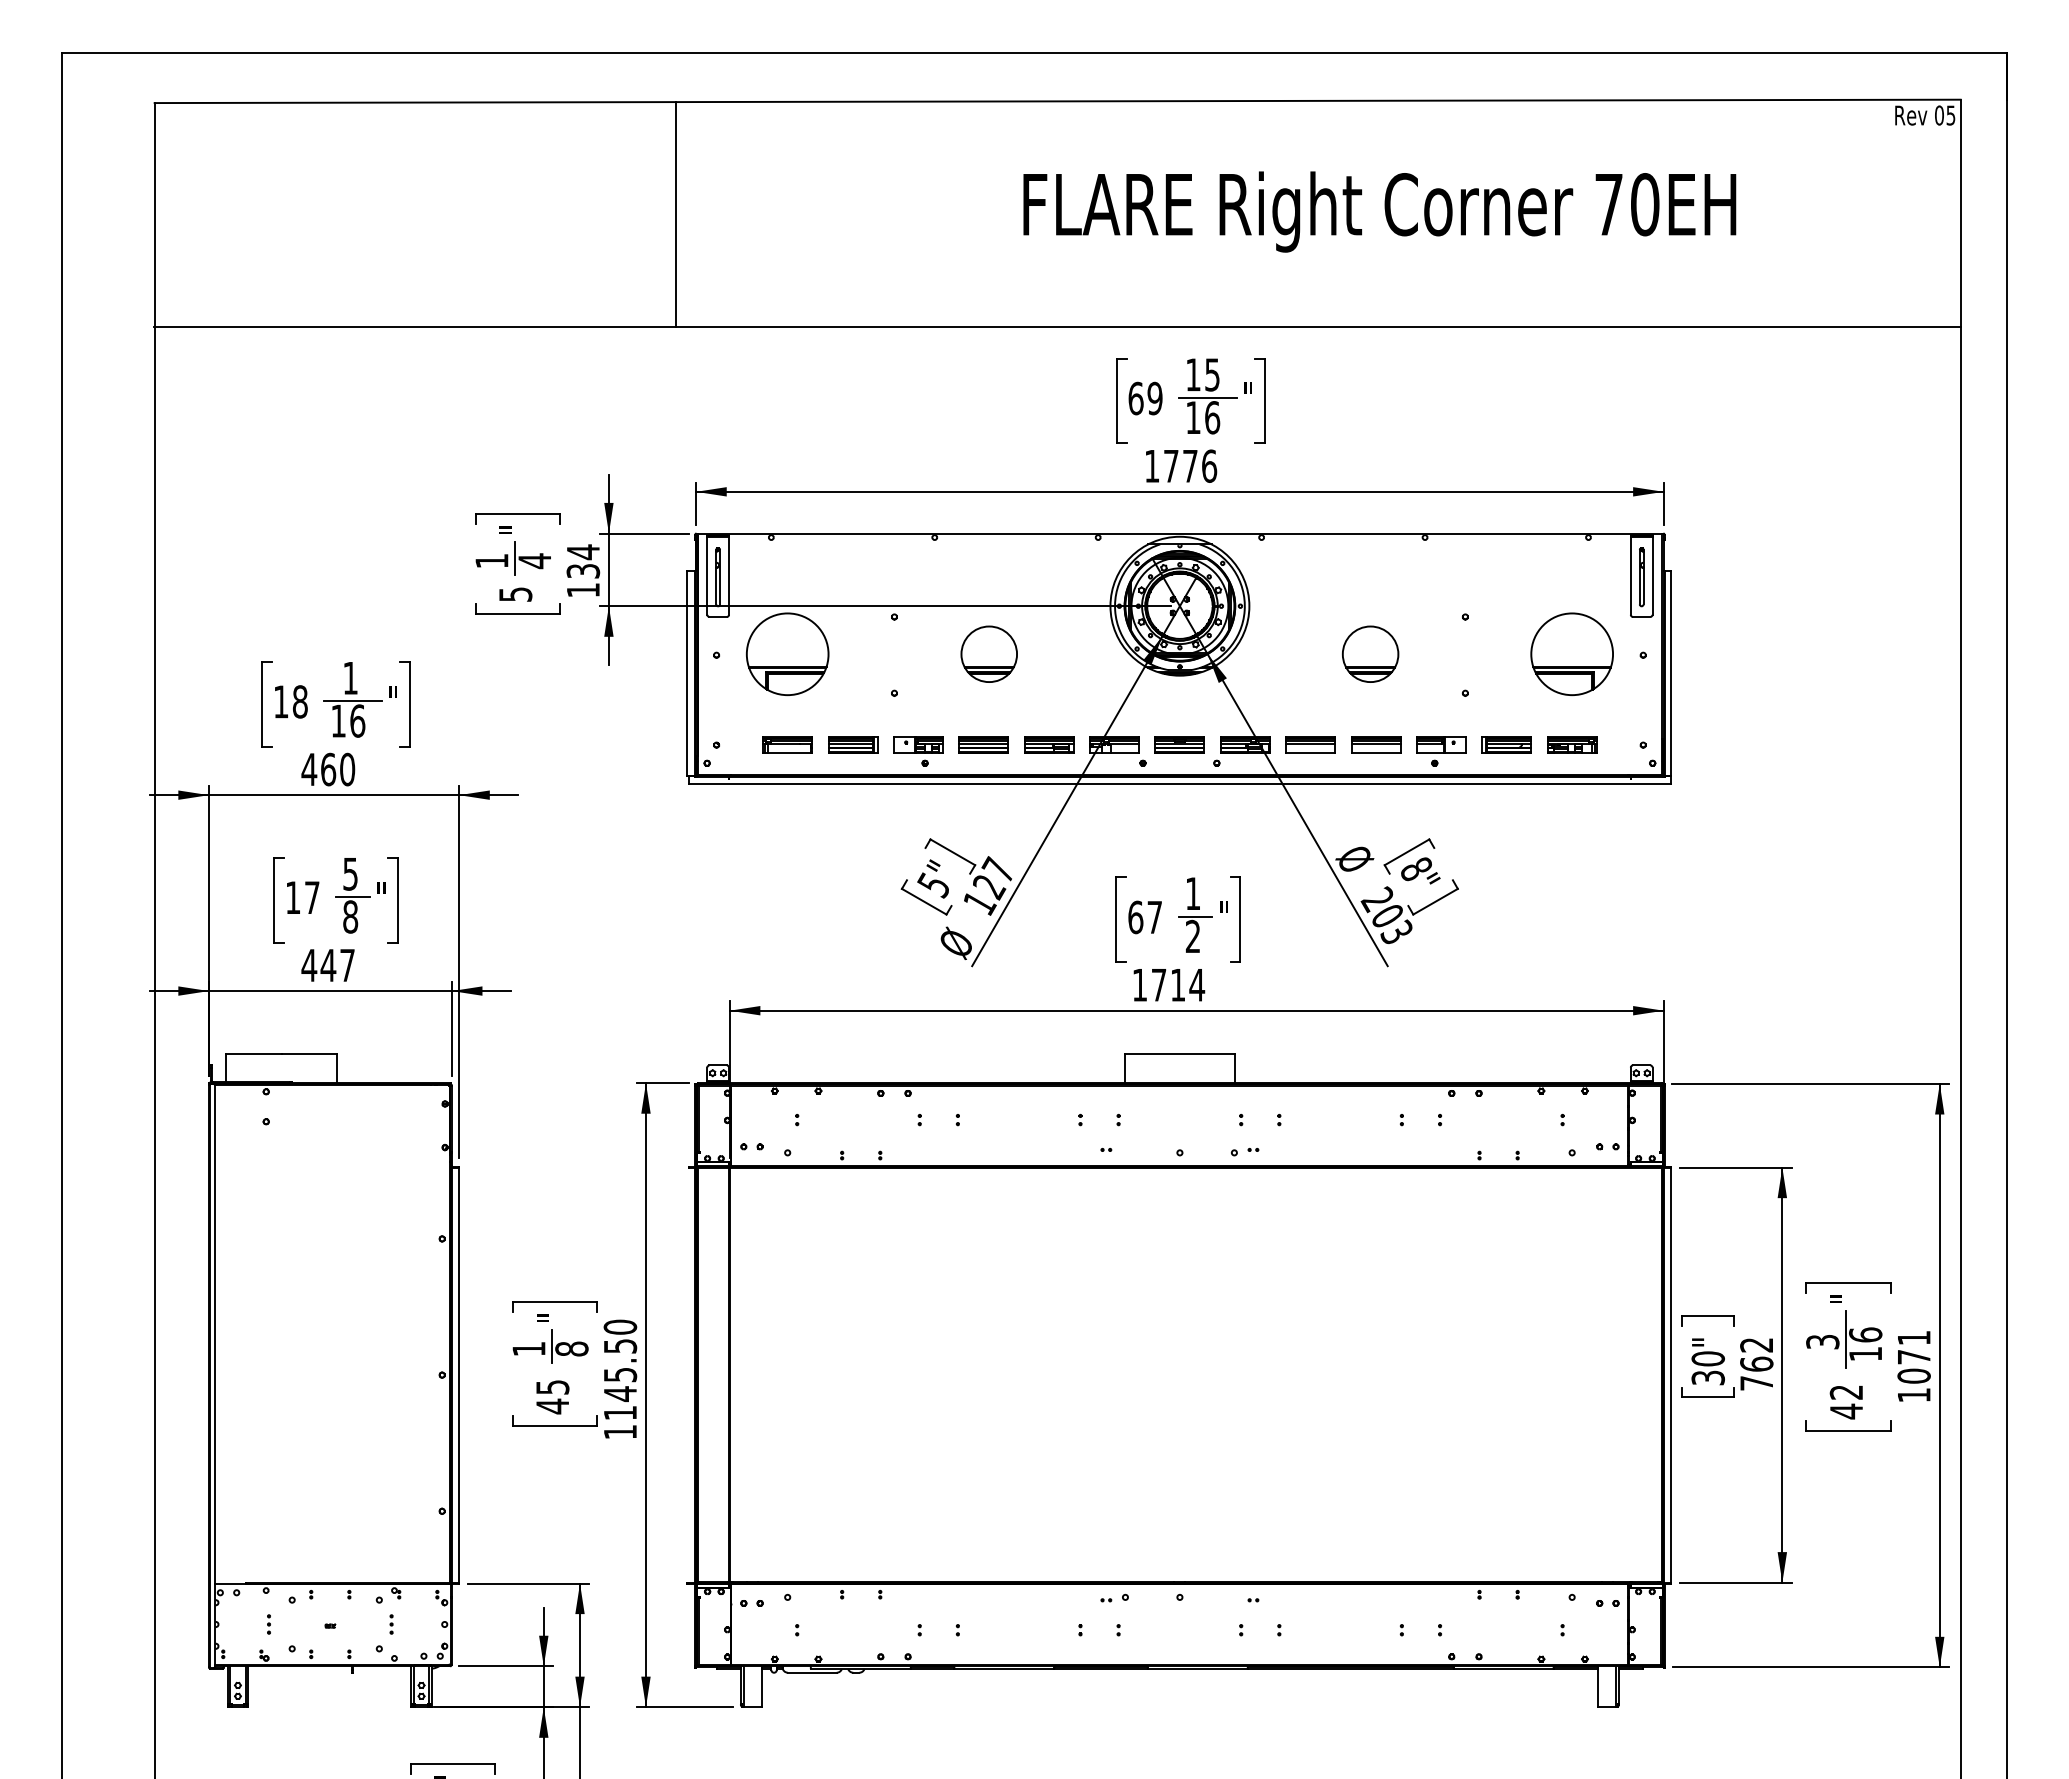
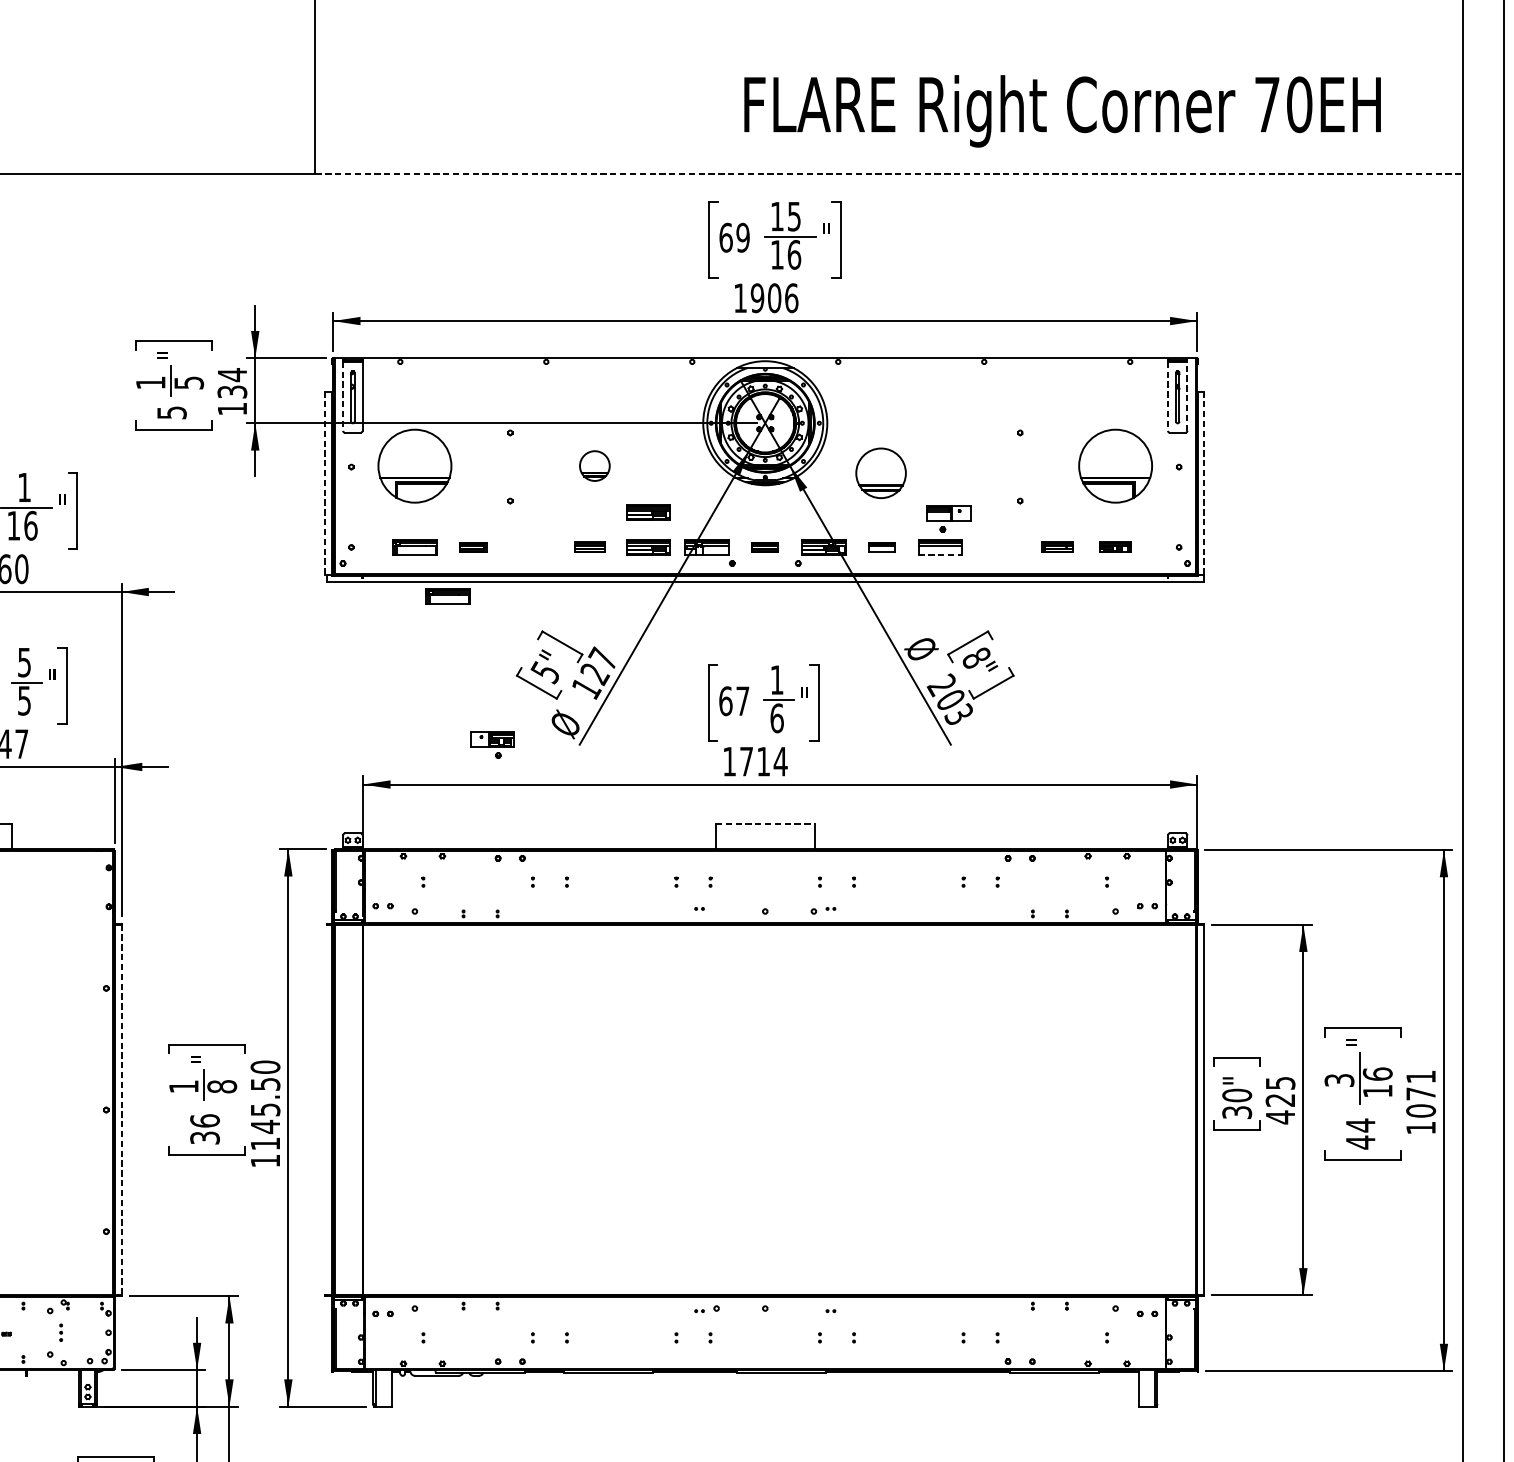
text: (1379, 211) -> (1062, 110), moved
line: (1318, 326) -> (889, 173), solid -> dashed
text: (1180, 465) -> (765, 297), 1776 -> 1906
text: (534, 561) -> (188, 383), 4 -> 5
line: (707, 576) -> (343, 396), solid -> dashed
line: (1630, 576) -> (1167, 396), solid -> dashed
line: (1652, 576) -> (1187, 396), solid -> dashed
part: (988, 653) -> (594, 465), size x0.6
part: (1370, 653) -> (881, 472), moved
line: (687, 672) -> (325, 482), solid -> dashed
line: (1671, 672) -> (1204, 482), solid -> dashed
part: (1049, 705) -> (648, 511), added
part: (853, 744) -> (473, 546), size x0.6
part: (983, 744) -> (589, 546), size x0.7
part: (1179, 744) -> (764, 546), size x0.6
part: (1310, 744) -> (881, 546), size x0.6
part: (1506, 744) -> (1056, 546), size x0.7
part: (1572, 744) -> (1115, 546), size x0.7
part: (918, 751) -> (492, 745), moved
part: (1441, 751) -> (948, 519), moved
line: (1376, 753) -> (940, 554), solid -> dashed
part: (824, 799) -> (447, 595), added
text: (350, 916) -> (24, 700), 8 -> 5
text: (1192, 936) -> (776, 718), 2 -> 6
line: (1180, 1054) -> (765, 823), solid -> dashed
text: (1756, 1364) -> (1280, 1100), 762 -> 425
line: (459, 1375) -> (121, 1110), solid -> dashed
text: (1845, 1392) -> (1359, 1125), 42 -> 44
text: (552, 1396) -> (204, 1129), 45 -> 36

